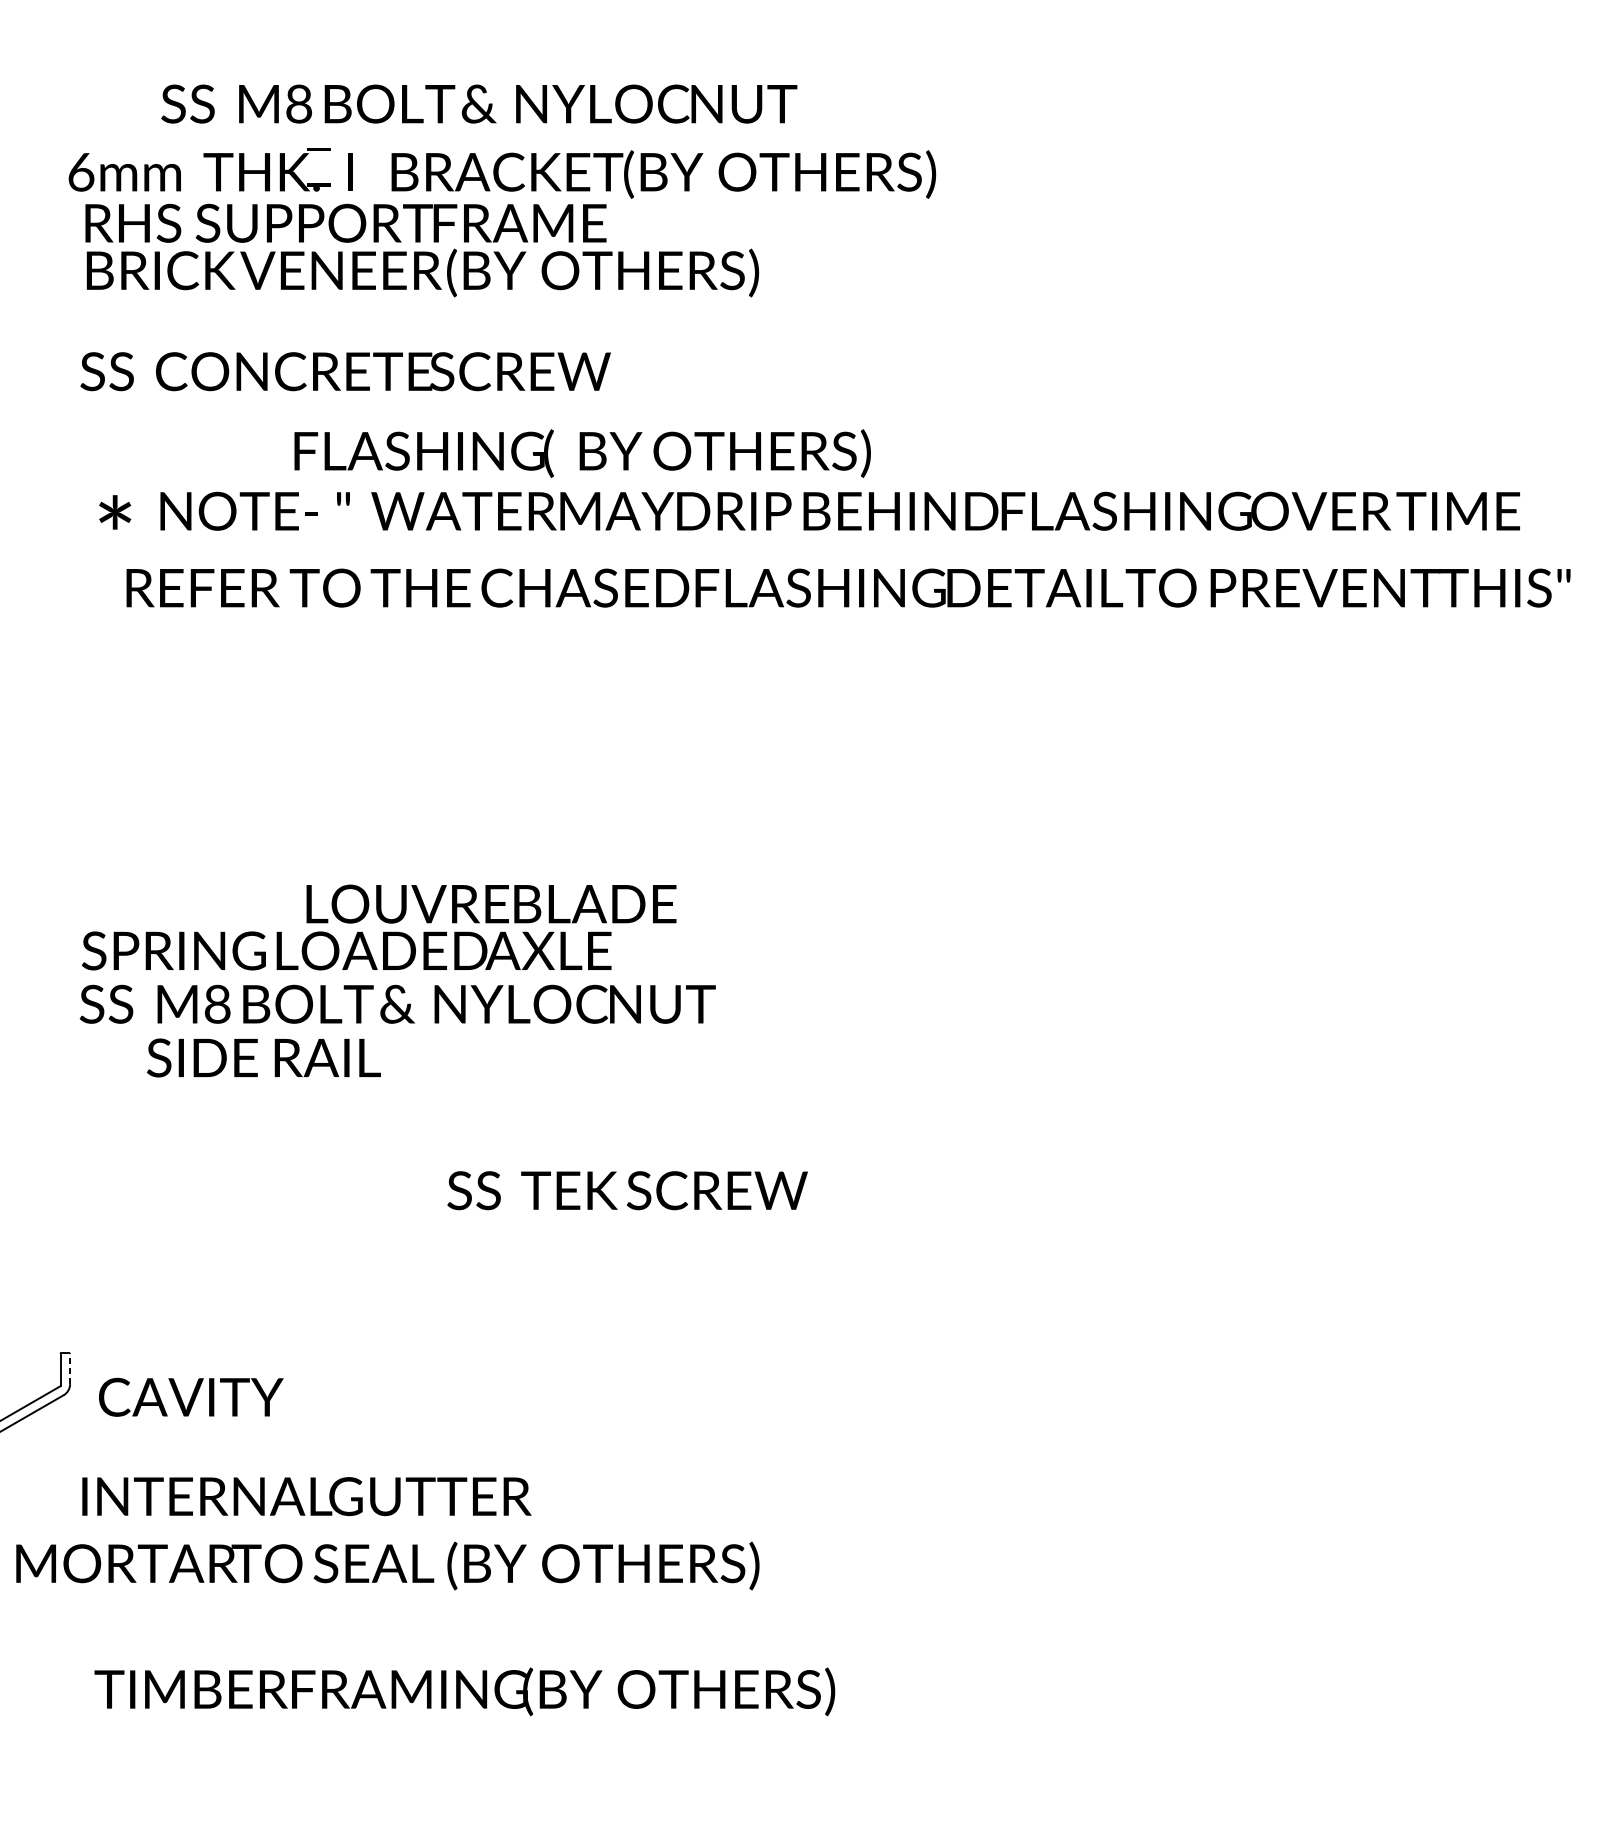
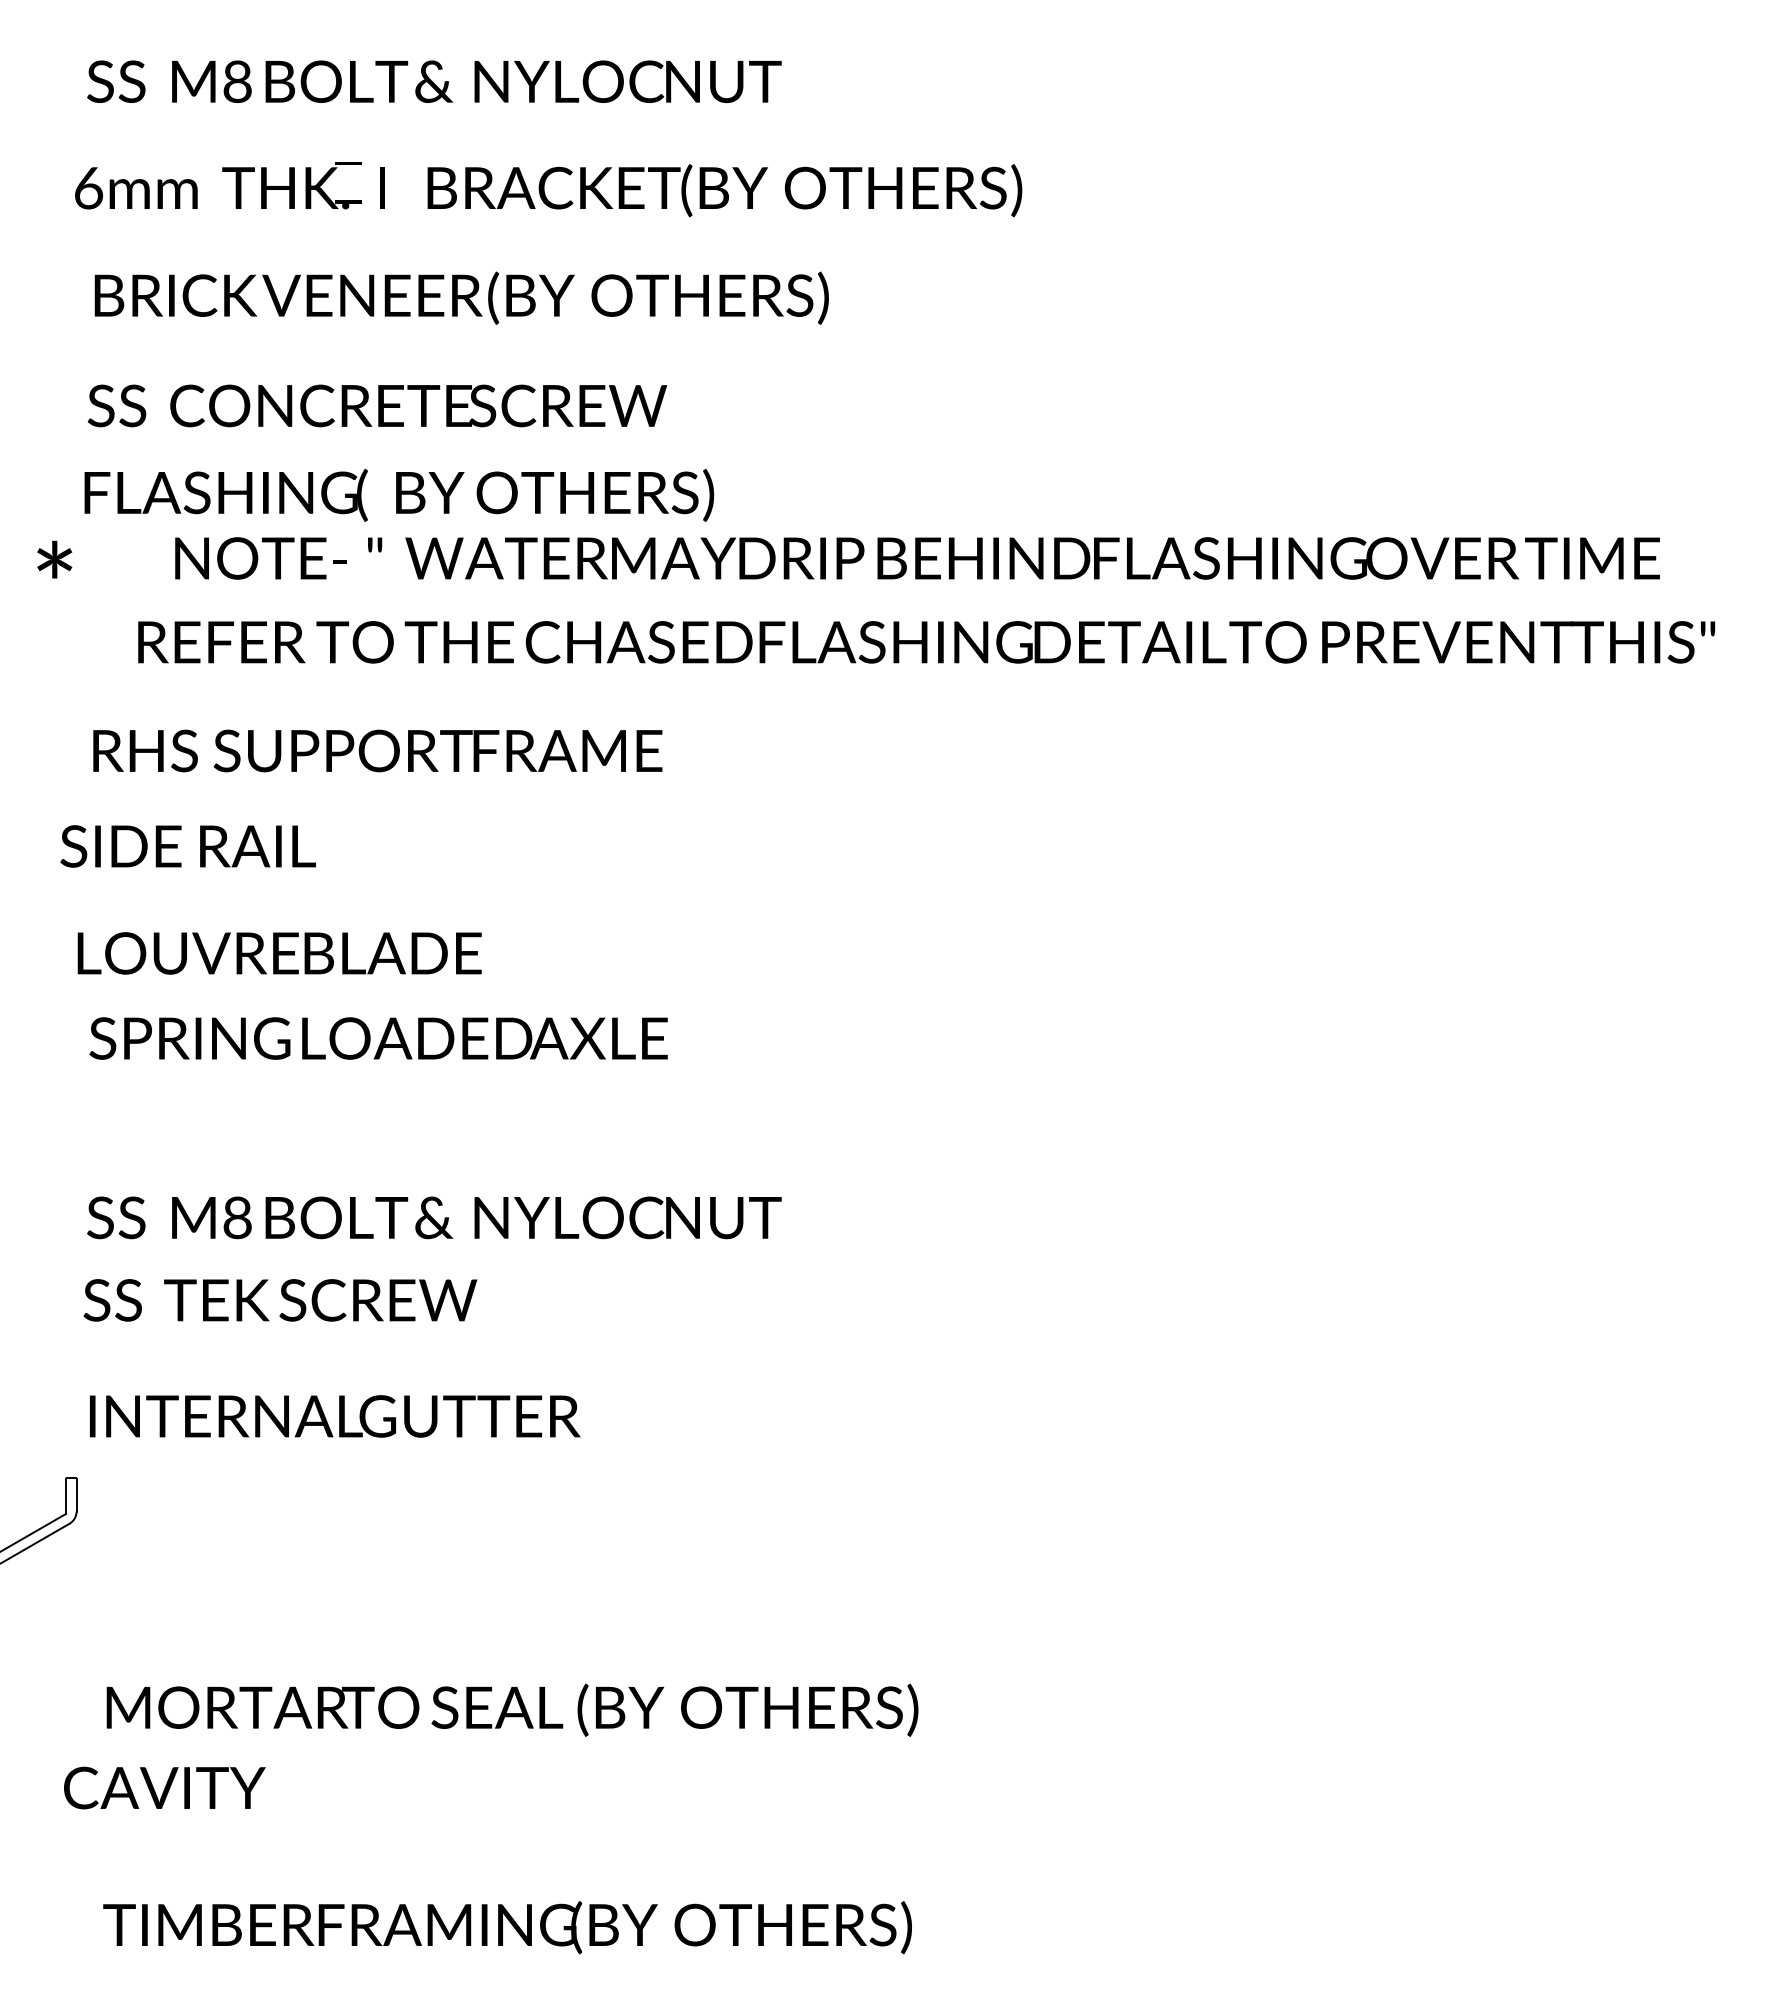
text: (479, 103) -> (434, 81), moved
text: (345, 222) -> (377, 750), moved
text: (582, 452) -> (399, 494), moved
text: (114, 512) -> (54, 559), moved
text: (491, 904) -> (279, 953), moved
text: (397, 1003) -> (434, 1217), moved
text: (263, 1058) -> (187, 846), moved
text: (627, 1190) -> (280, 1300), moved
line: (70, 1368) -> (76, 1494), dashed -> solid
text: (190, 1396) -> (164, 1787), moved
text: (306, 1496) -> (334, 1416), moved
text: (387, 1565) -> (512, 1709), moved
text: (464, 1691) -> (507, 1927), moved

